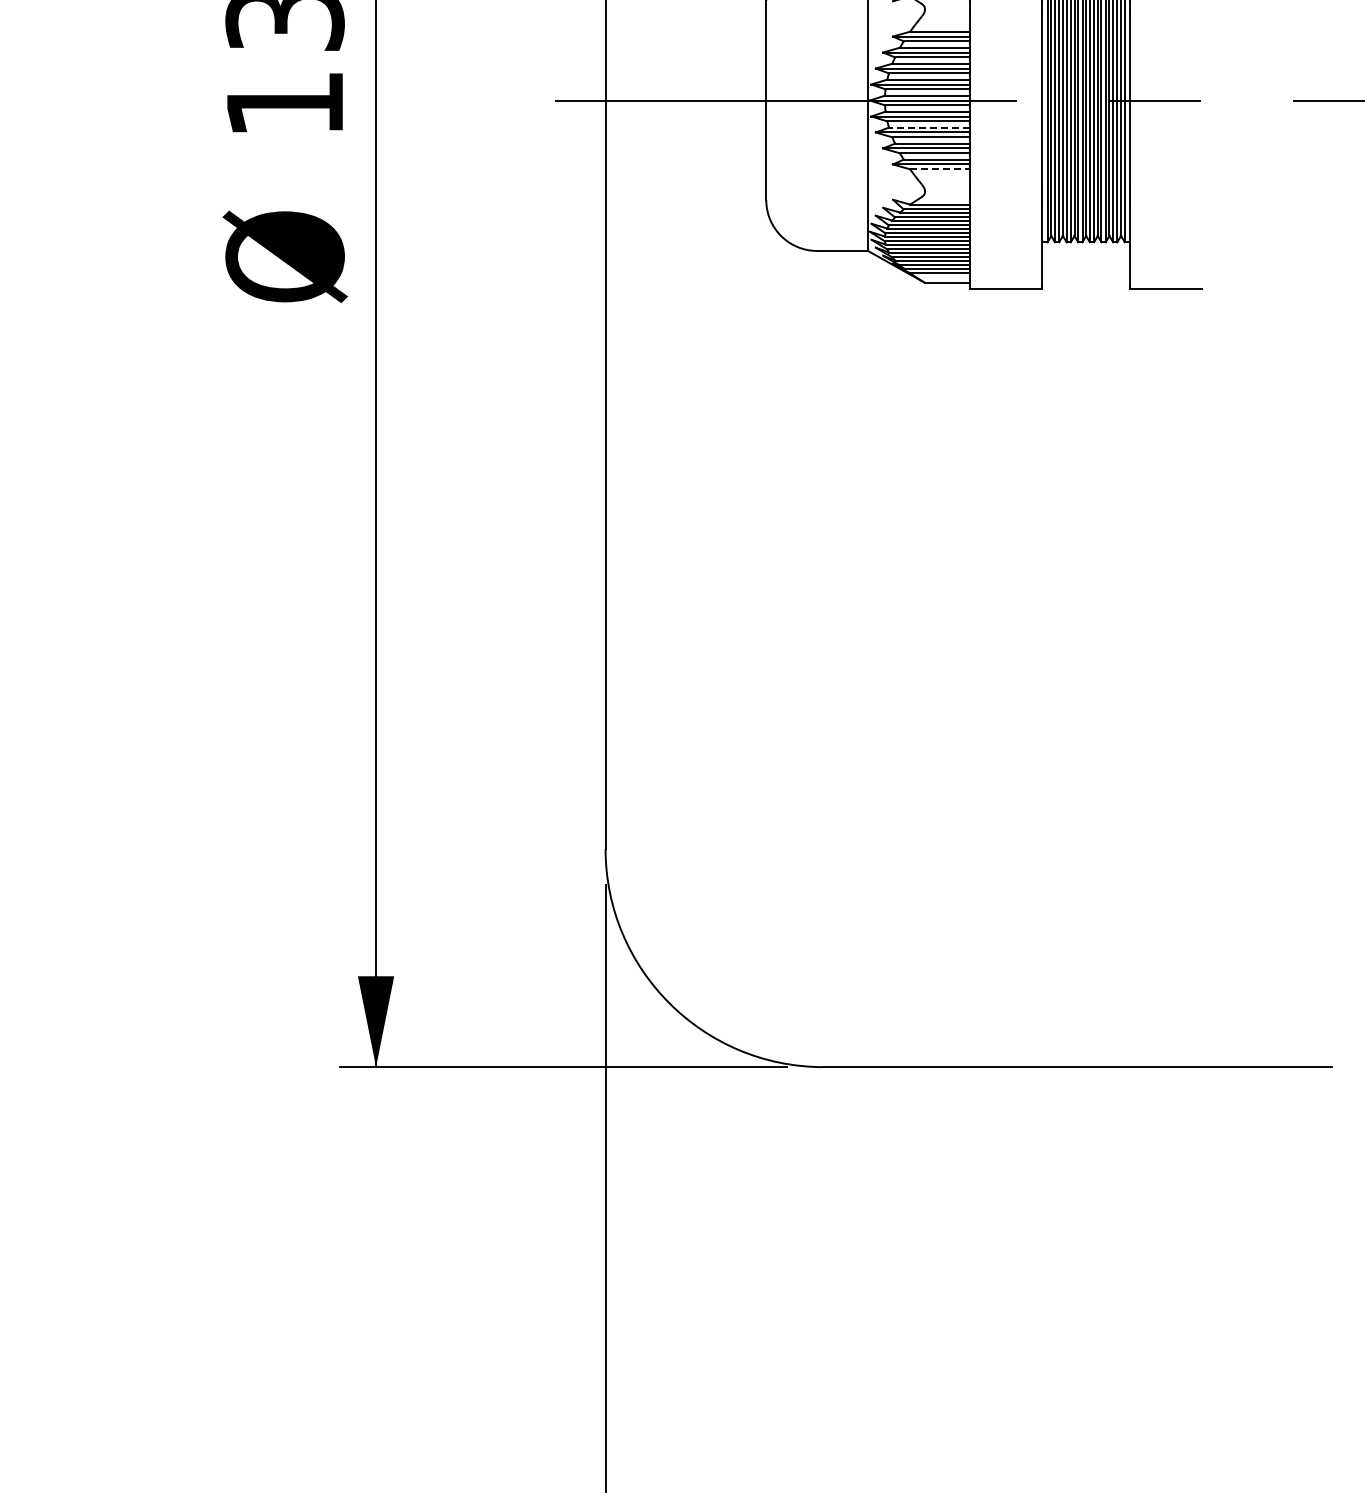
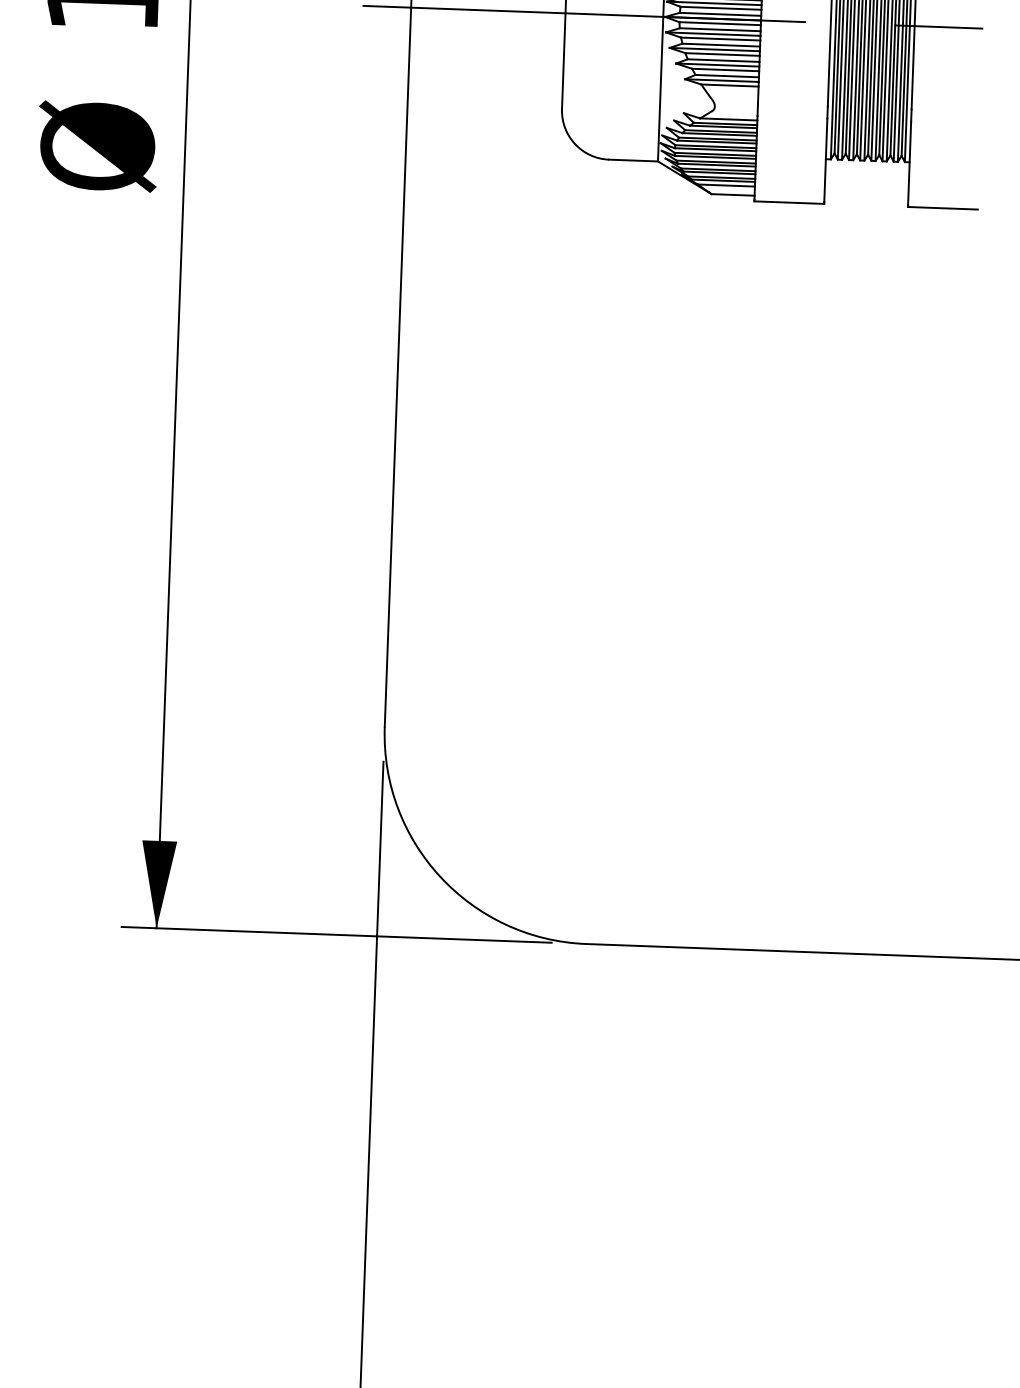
line: (928, 127) -> (720, 44), dashed -> solid
line: (939, 169) -> (729, 85), dashed -> solid

